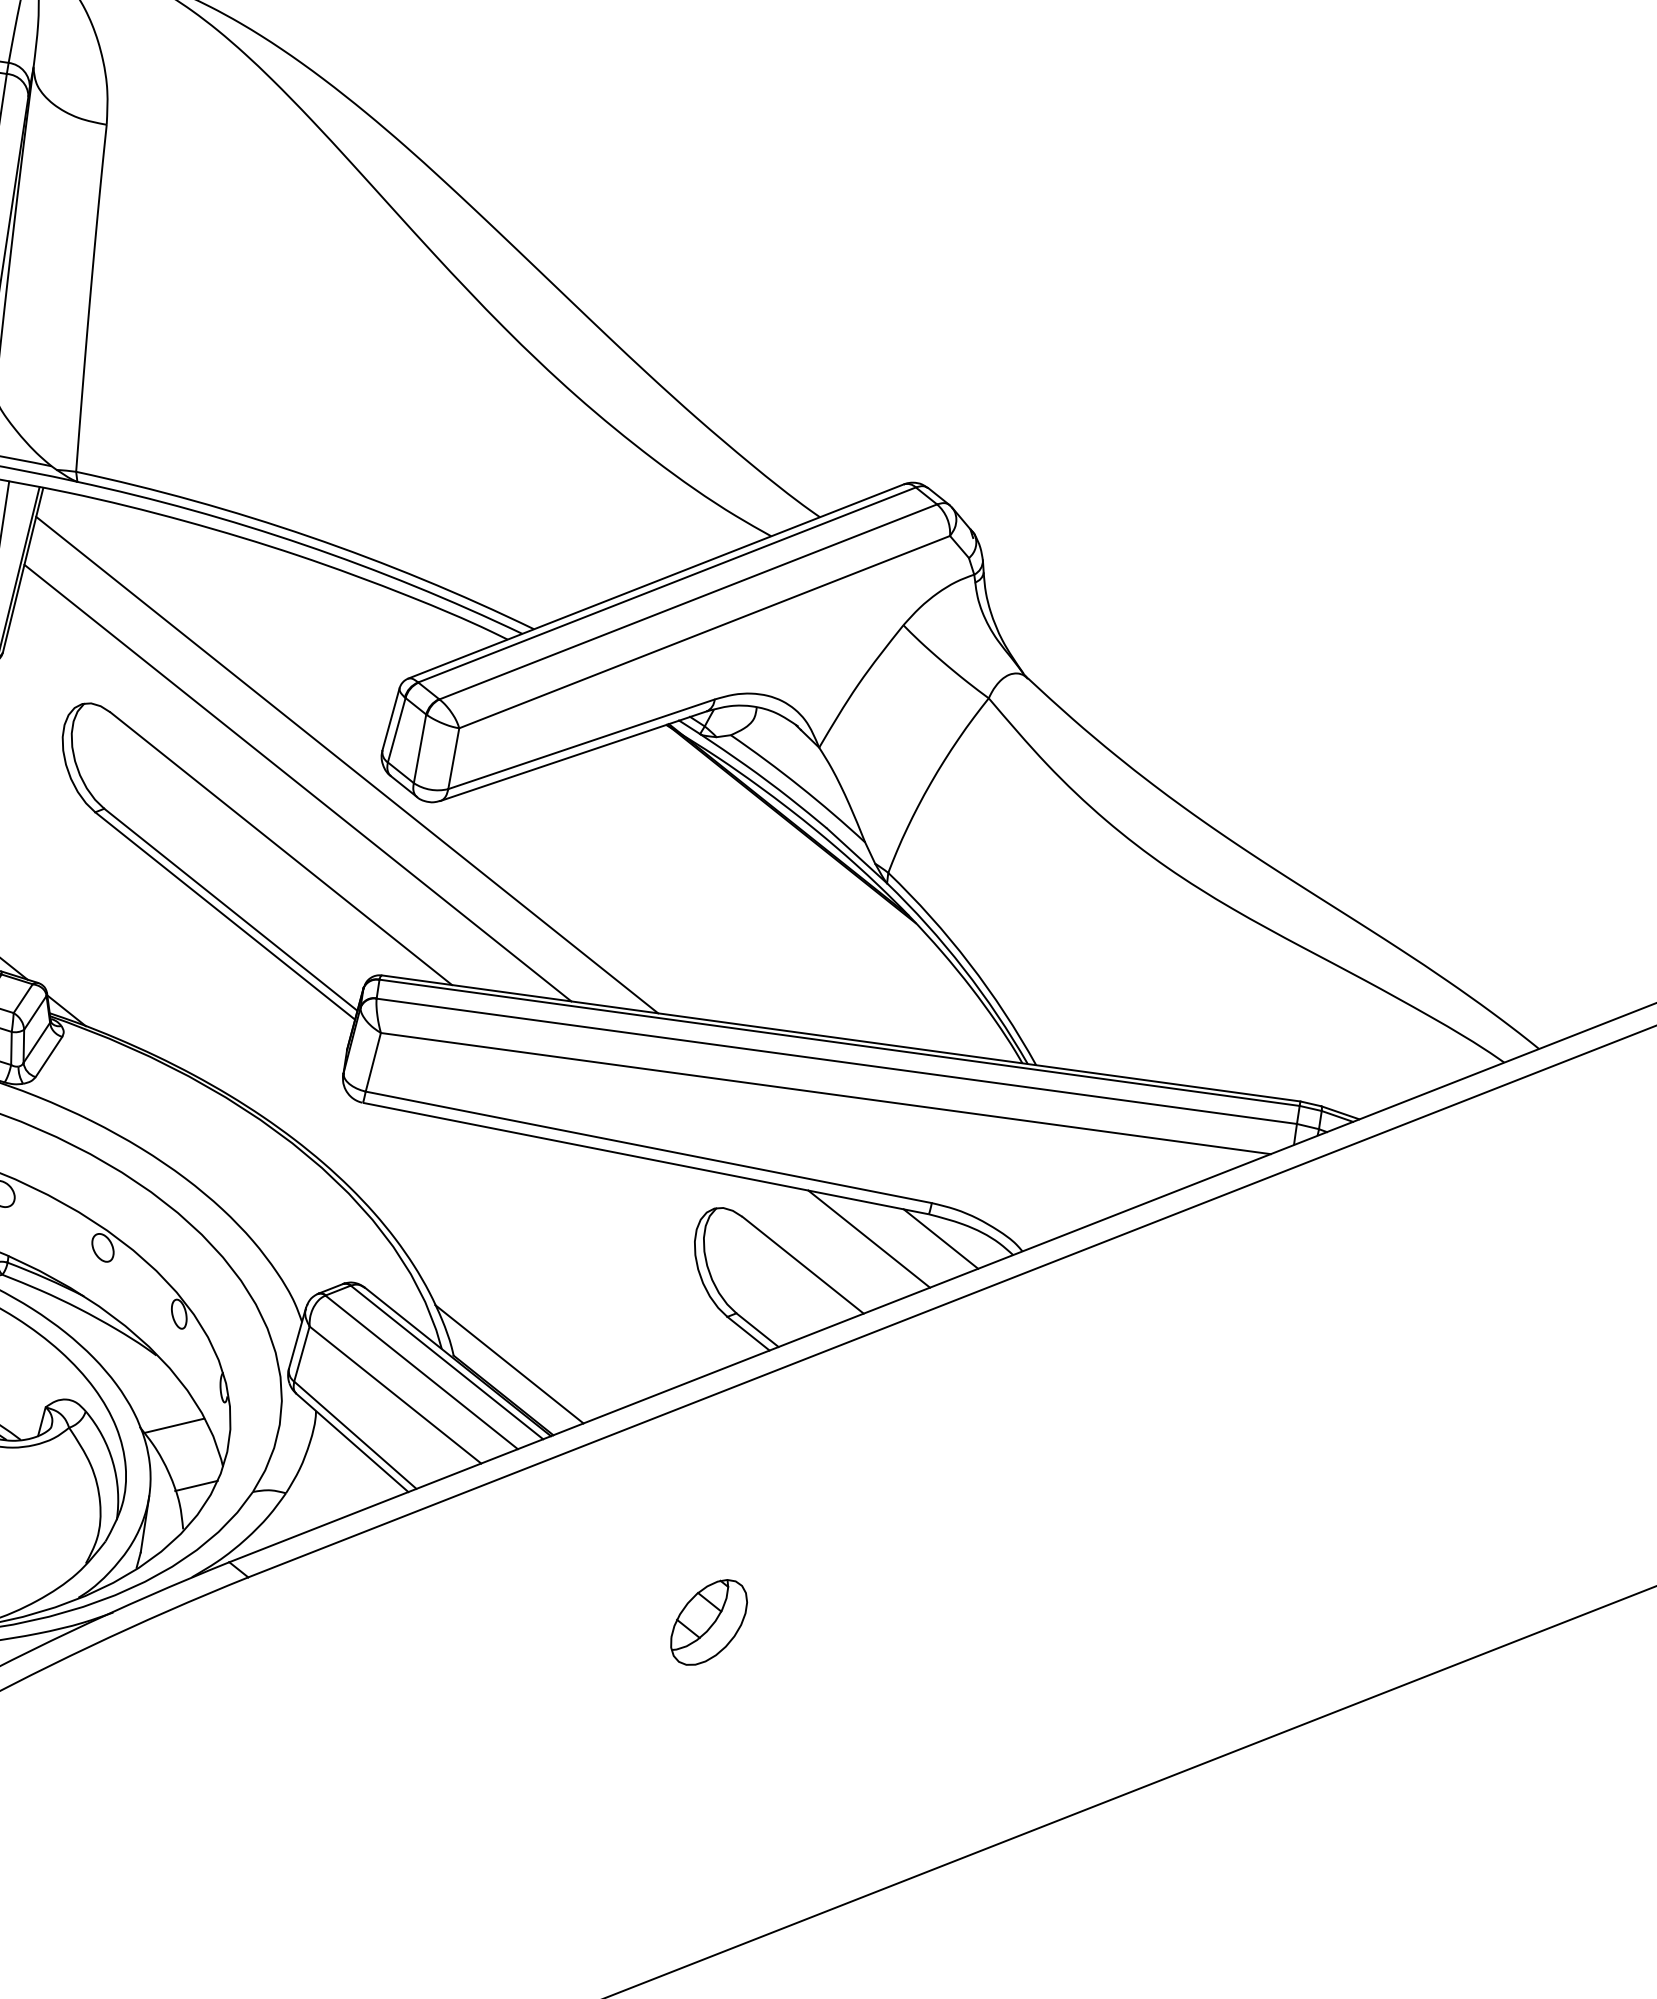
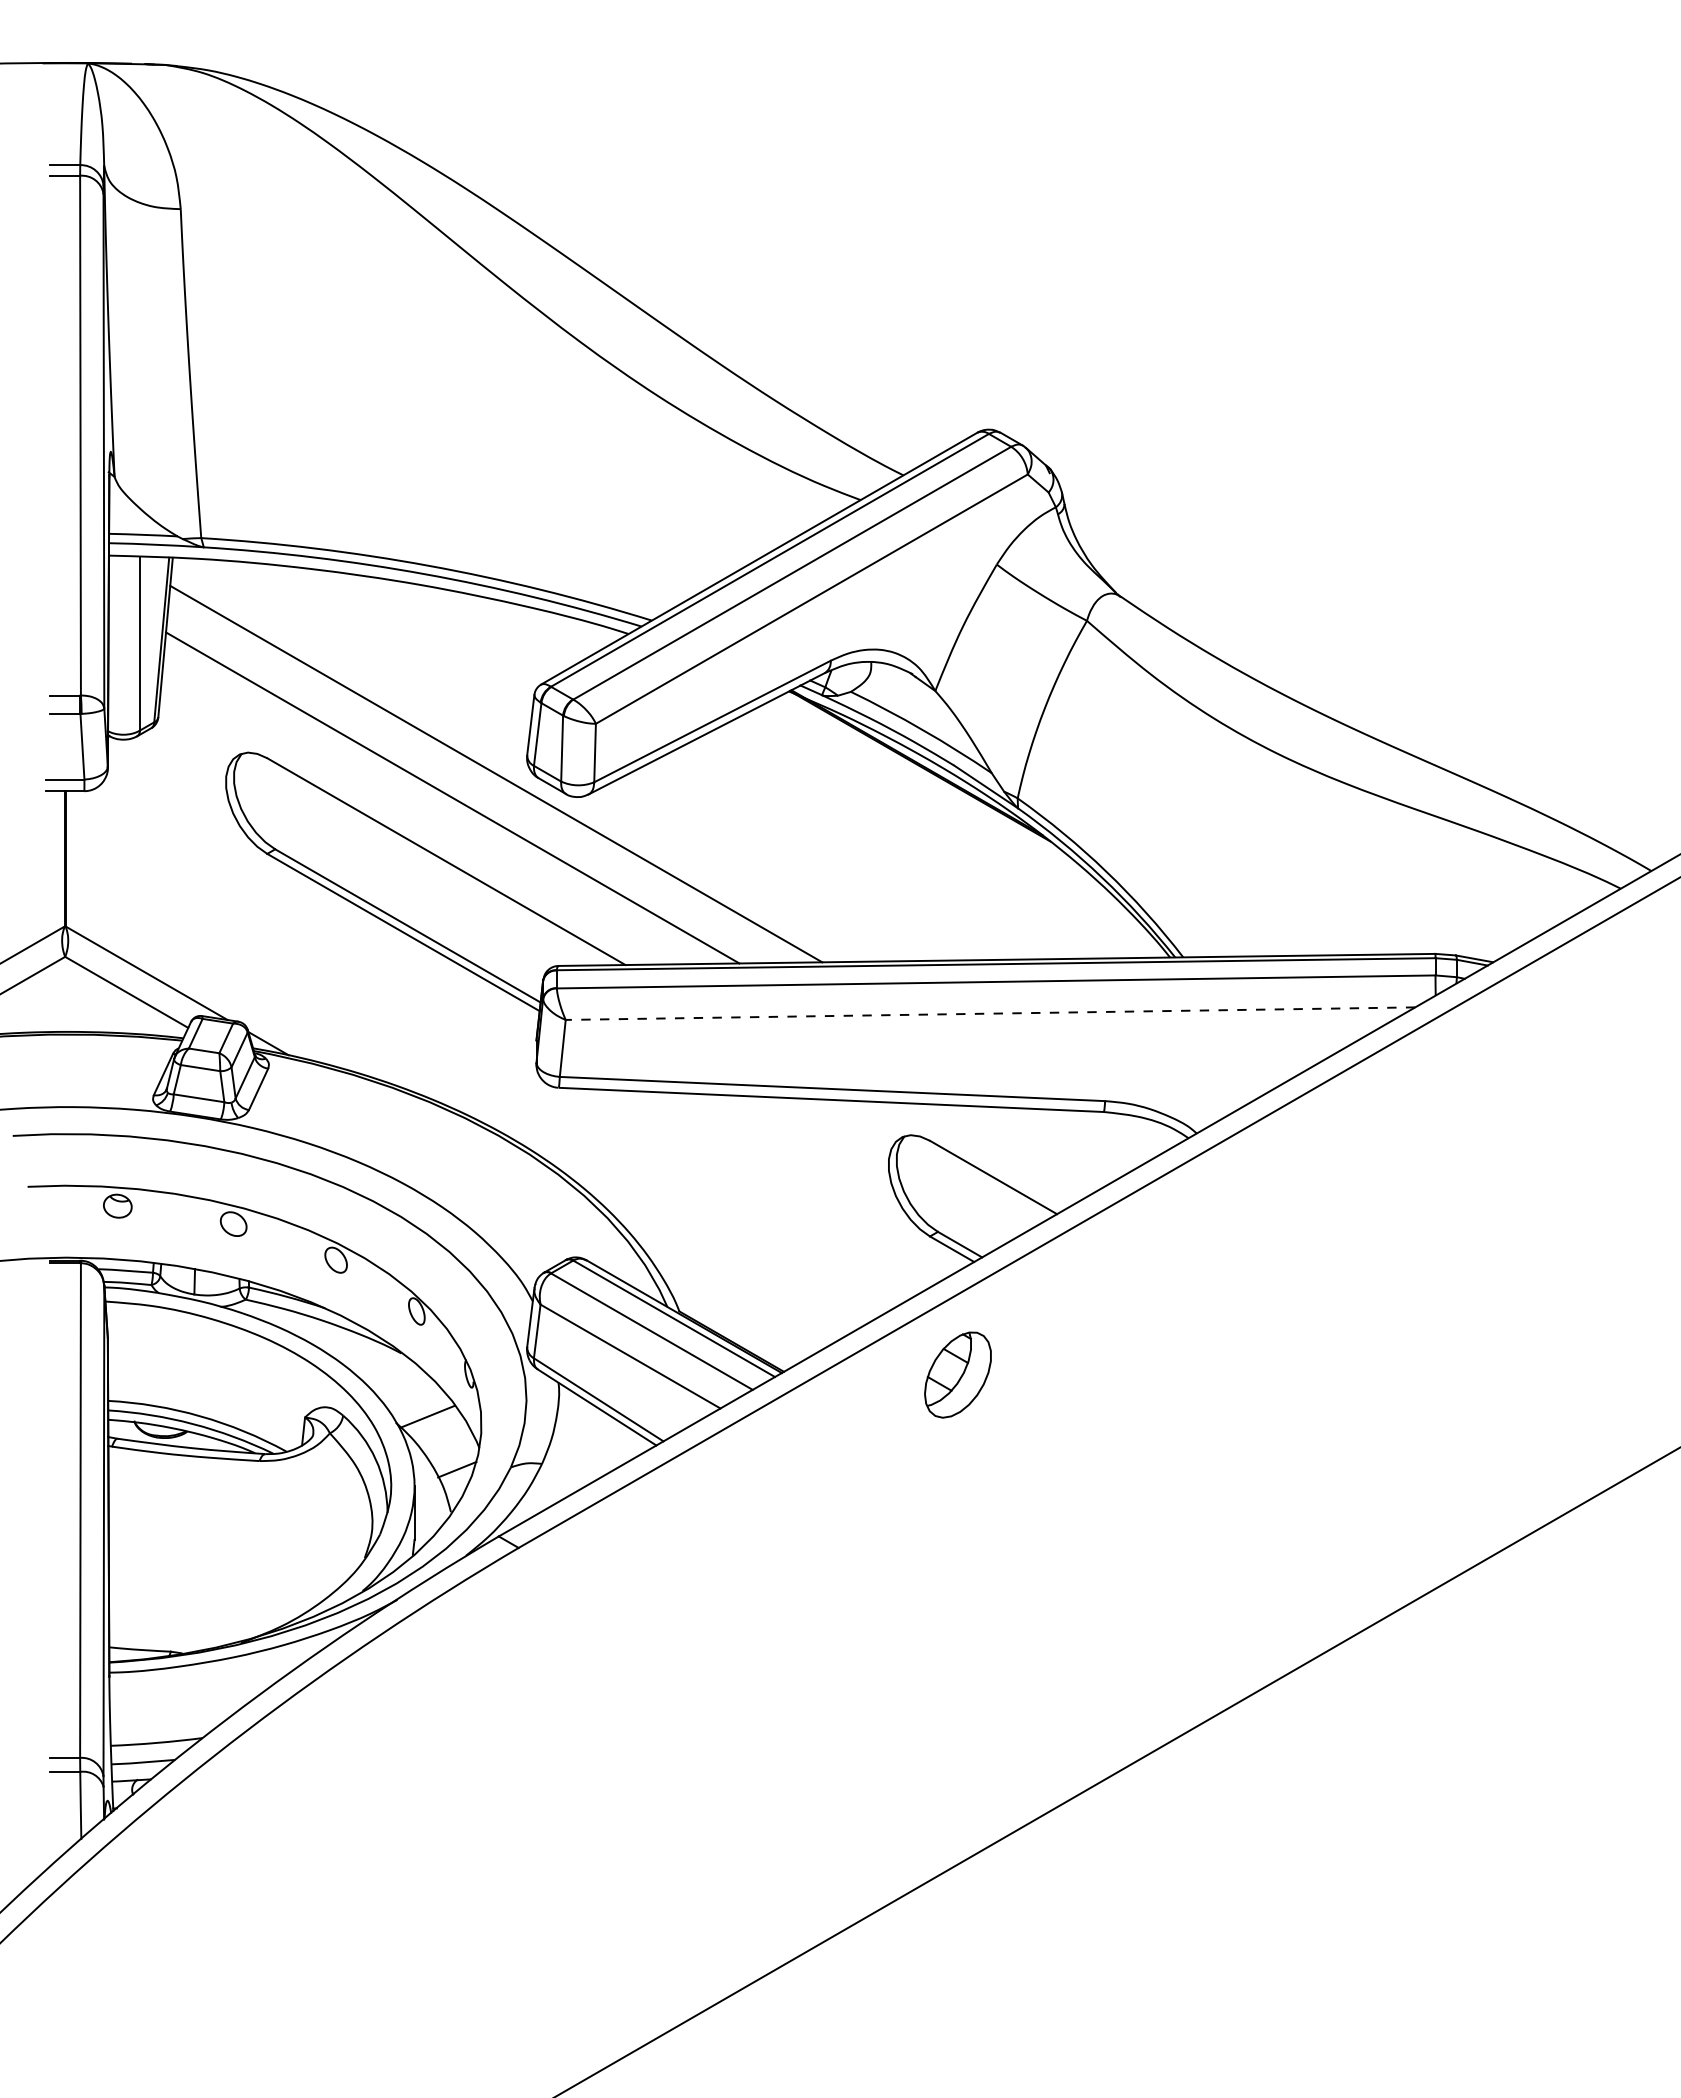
line: (825, 1093) -> (990, 1013), solid -> dashed
line: (869, 1238) -> (1051, 1143), removed
line: (940, 1239) -> (1118, 1133), removed
line: (509, 1364) -> (732, 1311), removed
part: (708, 1621) -> (957, 1374), moved

